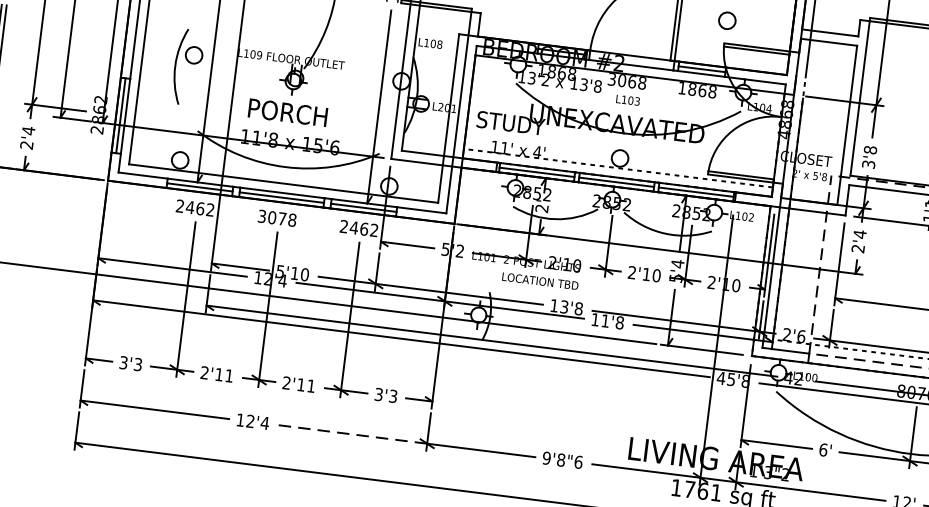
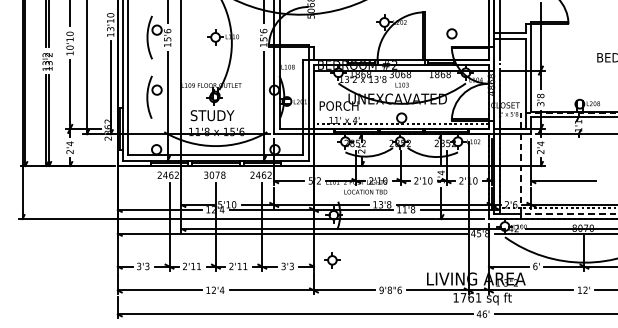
text: (286, 112) -> (212, 115), PORCH -> STUDY
text: (511, 122) -> (338, 105), STUDY -> PORCH
part: (466, 394) -> (332, 260), added
line: (353, 434) -> (272, 290), dashed -> solid

